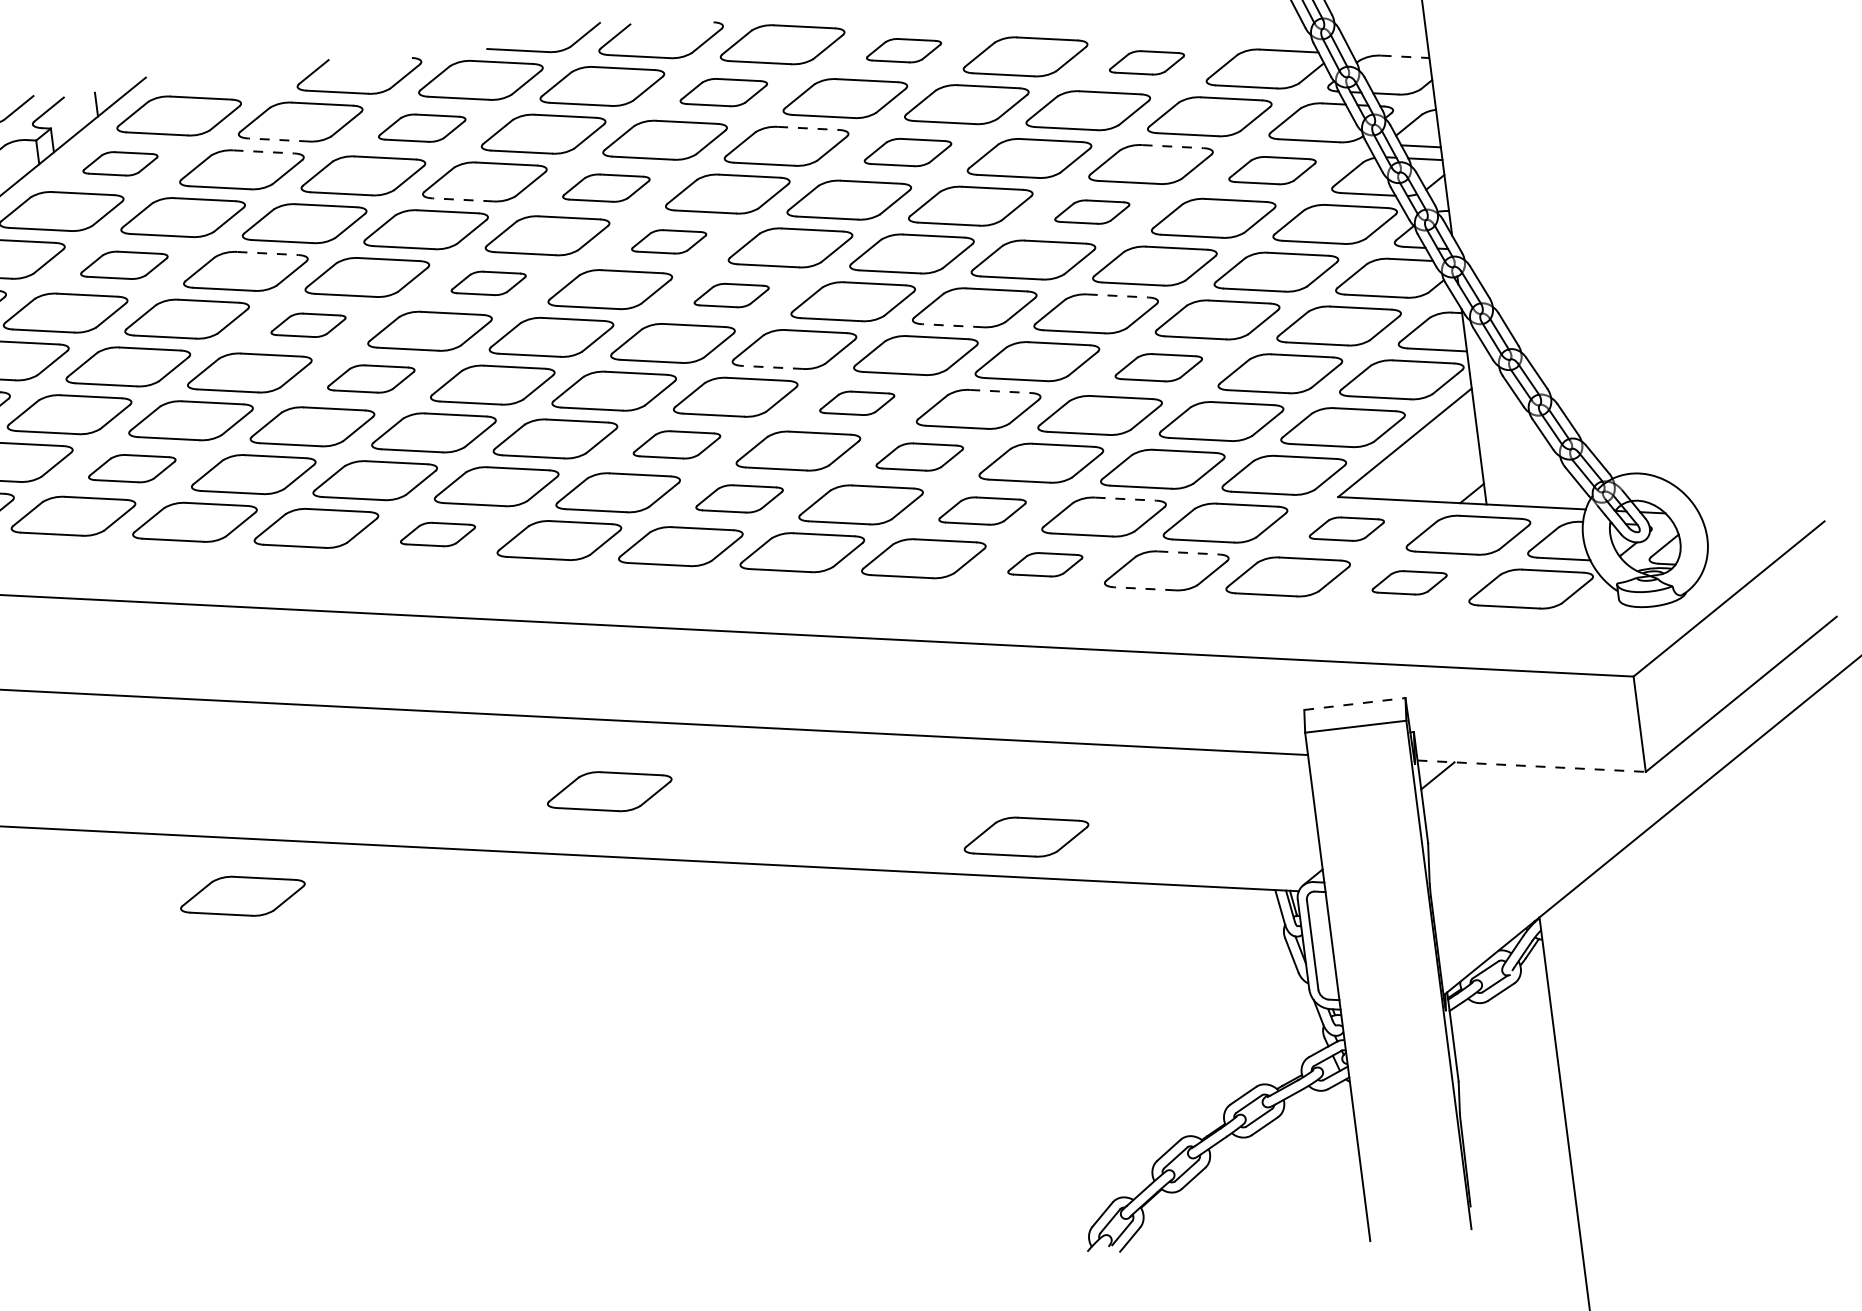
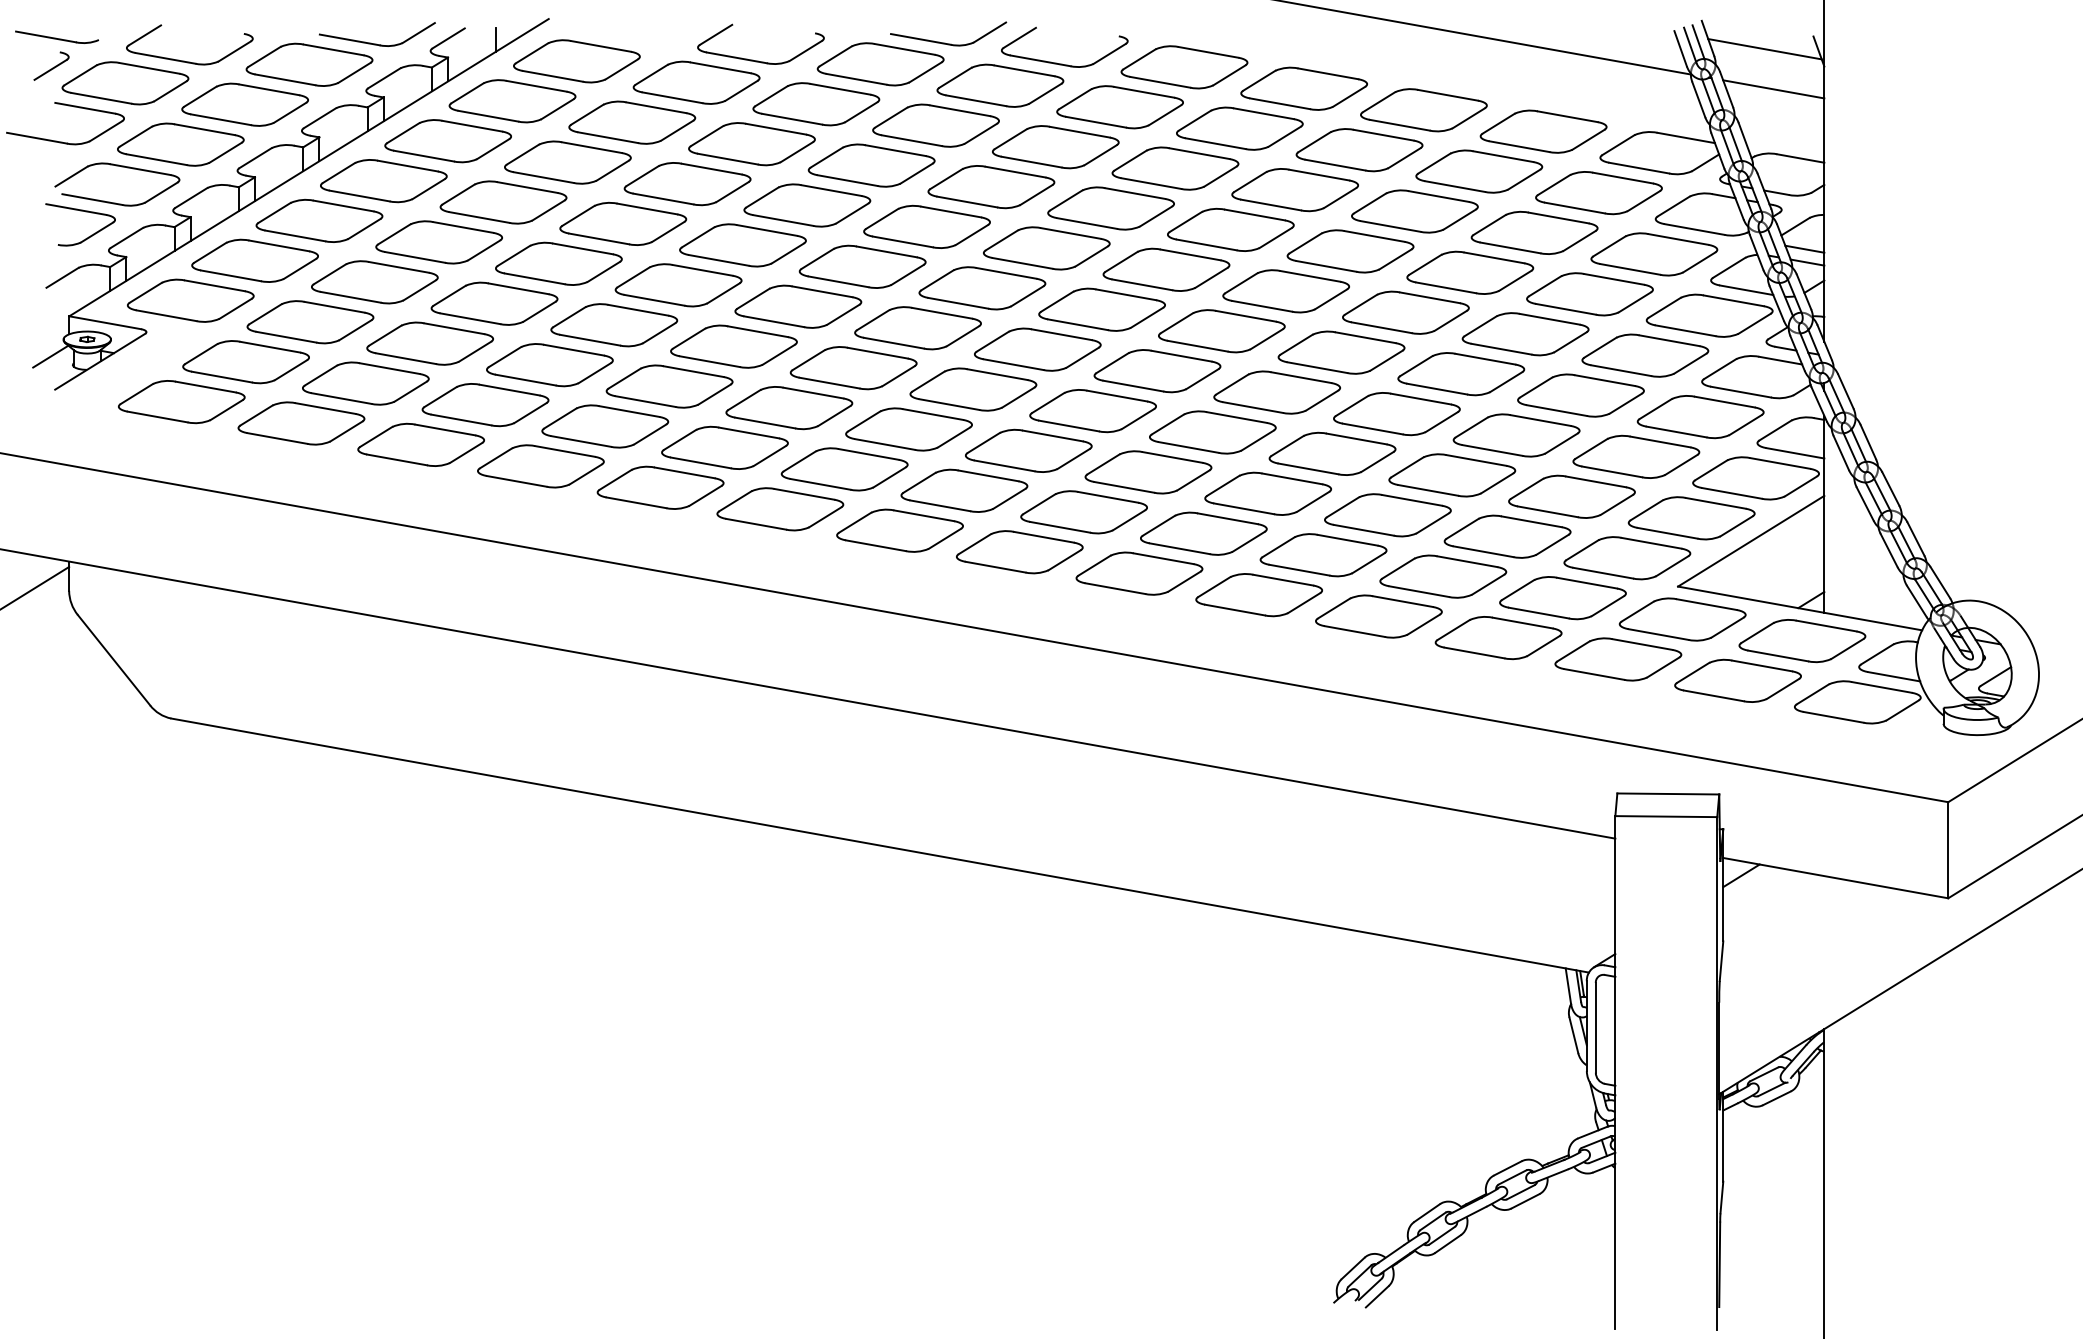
part: (903, 50) -> (1303, 88), size x1.67
line: (1405, 56) -> (1800, 158), dashed -> solid
part: (1146, 62) -> (1543, 131), size x1.67
part: (723, 92) -> (1119, 107), size x1.43
part: (422, 128) -> (816, 104), size x1.43
line: (809, 128) -> (1200, 153), dashed -> solid
line: (278, 139) -> (672, 97), dashed -> solid
line: (1173, 147) -> (1559, 218), dashed -> solid
line: (264, 151) -> (656, 107), dashed -> solid
part: (907, 152) -> (1294, 190), size x1.43
part: (120, 164) -> (512, 101), size x1.67
part: (1272, 170) -> (1654, 254), size x1.43
part: (606, 188) -> (991, 187), size x1.43
line: (462, 199) -> (847, 180), dashed -> solid
part: (1092, 211) -> (1470, 272), size x1.67
part: (668, 241) -> (1046, 248), size x1.67
line: (268, 253) -> (647, 209), dashed -> solid
part: (124, 265) -> (503, 202), size x1.43
part: (488, 283) -> (862, 266), size x1.67
part: (731, 295) -> (1101, 309), size x1.67
line: (1118, 296) -> (1485, 359), dashed -> solid
part: (308, 325) -> (678, 285), size x1.67
line: (951, 325) -> (1316, 367), dashed -> solid
line: (771, 367) -> (1132, 386), dashed -> solid
part: (1158, 367) -> (1516, 435), size x1.43
part: (370, 378) -> (733, 346), size x1.43
line: (1001, 391) -> (1357, 439), dashed -> solid
part: (856, 403) -> (1212, 432), size x1.67
part: (676, 444) -> (1028, 450), size x1.43
part: (919, 456) -> (1267, 493), size x1.43
part: (132, 468) -> (485, 405), size x1.43
line: (1126, 498) -> (1467, 561), dashed -> solid
part: (739, 499) -> (1083, 512), size x1.43
part: (982, 511) -> (1323, 555), size x1.43
part: (1346, 529) -> (1682, 619), size x1.67
part: (438, 534) -> (780, 509), size x1.67
line: (1189, 553) -> (1523, 623), dashed -> solid
part: (1044, 564) -> (1378, 616), size x1.67
part: (1409, 582) -> (1737, 680), size x1.67
line: (1144, 588) -> (1474, 652), dashed -> solid
line: (1354, 703) -> (1668, 793), dashed -> solid
line: (1532, 766) -> (1836, 878), dashed -> solid
part: (609, 791) -> (917, 786), removed
part: (1026, 837) -> (1325, 884), removed
part: (242, 896) -> (540, 843), removed

